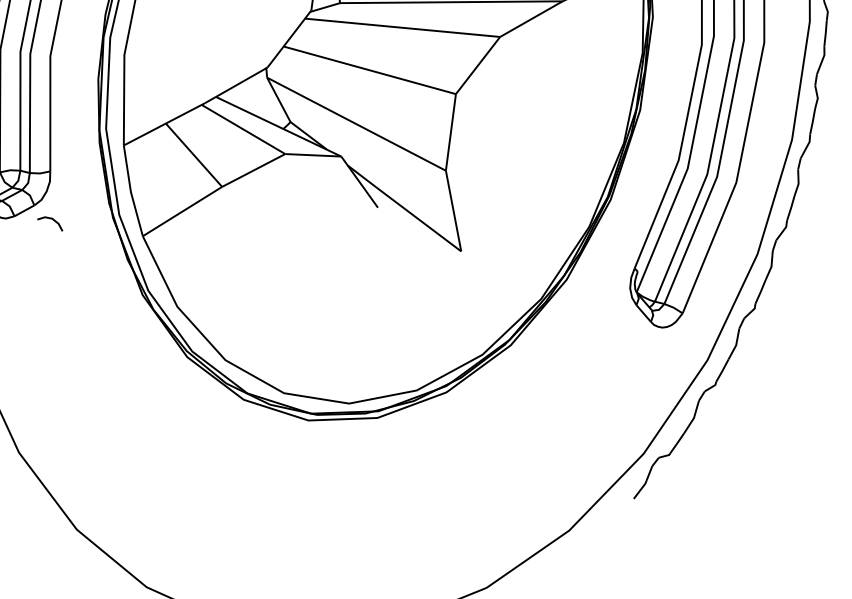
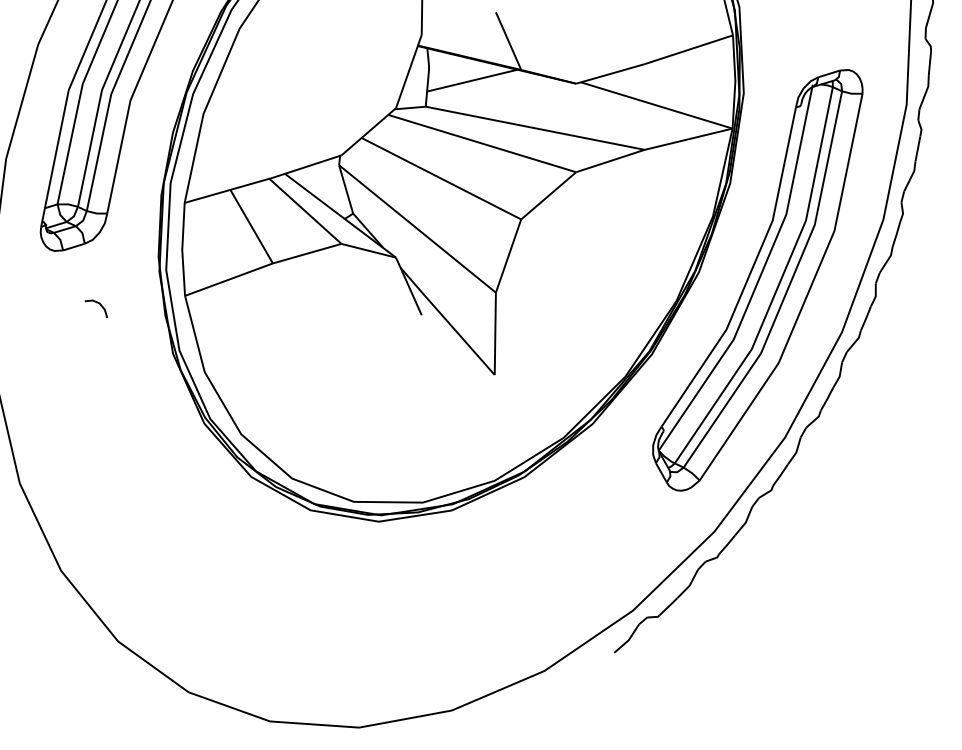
curve: (49, 219) -> (96, 303), moved

